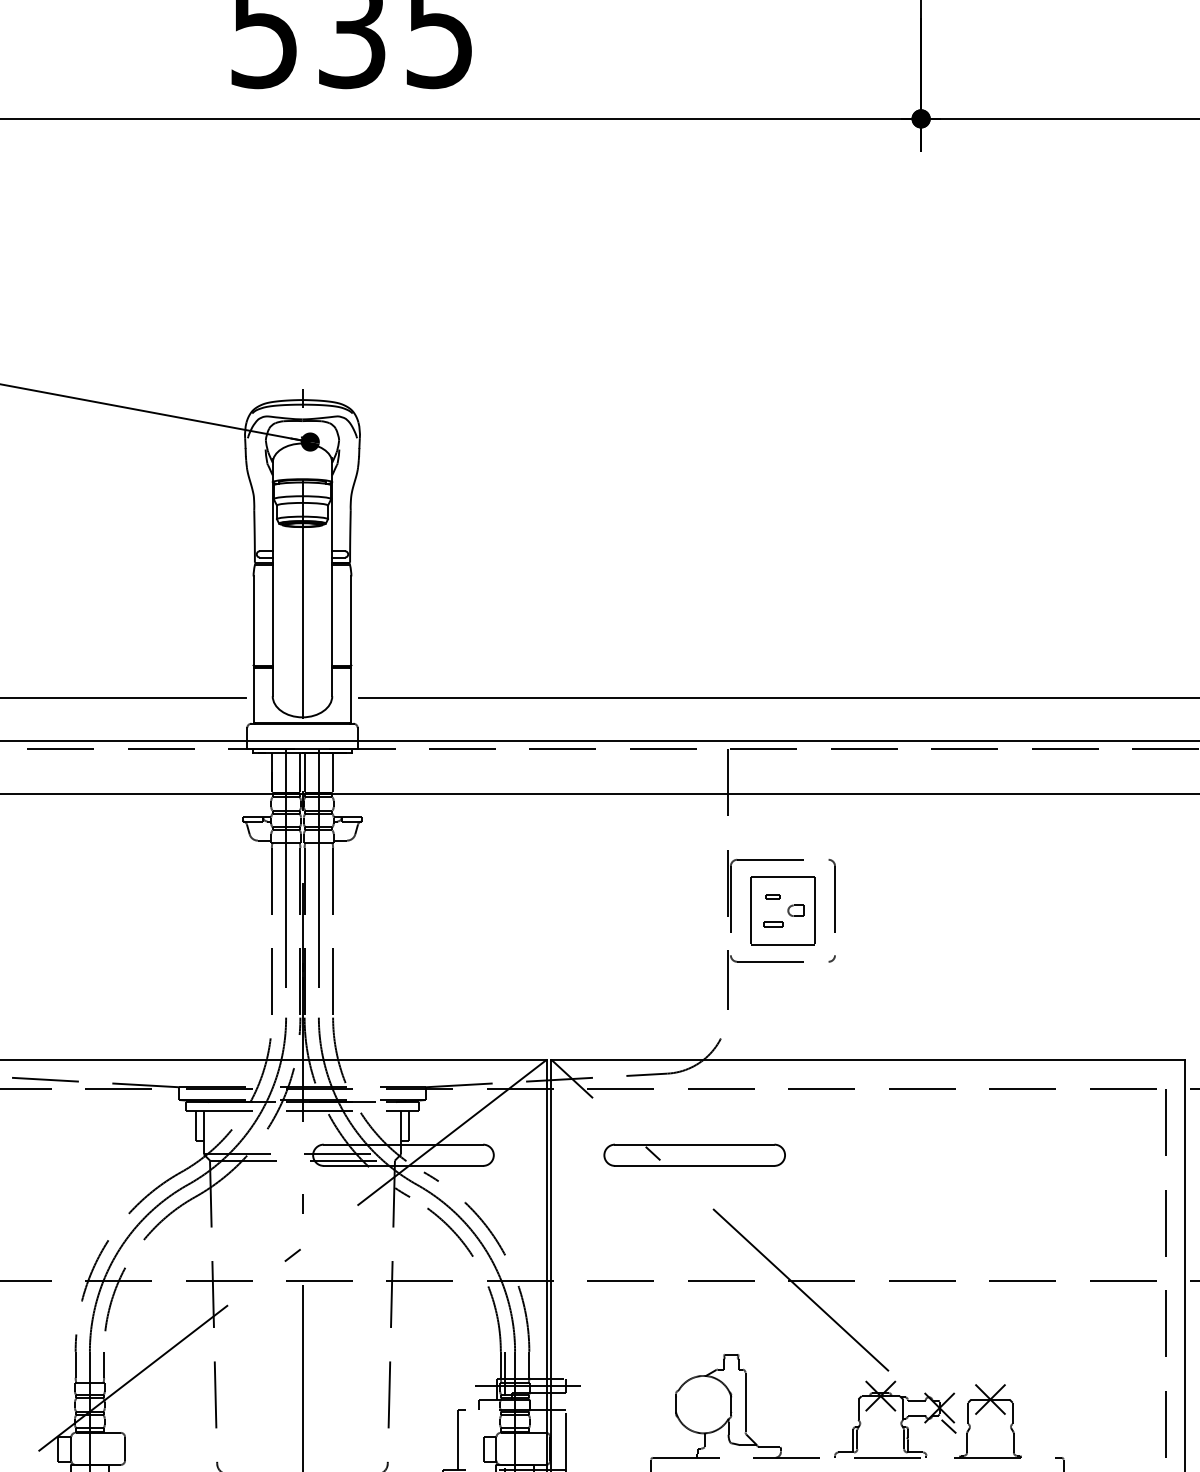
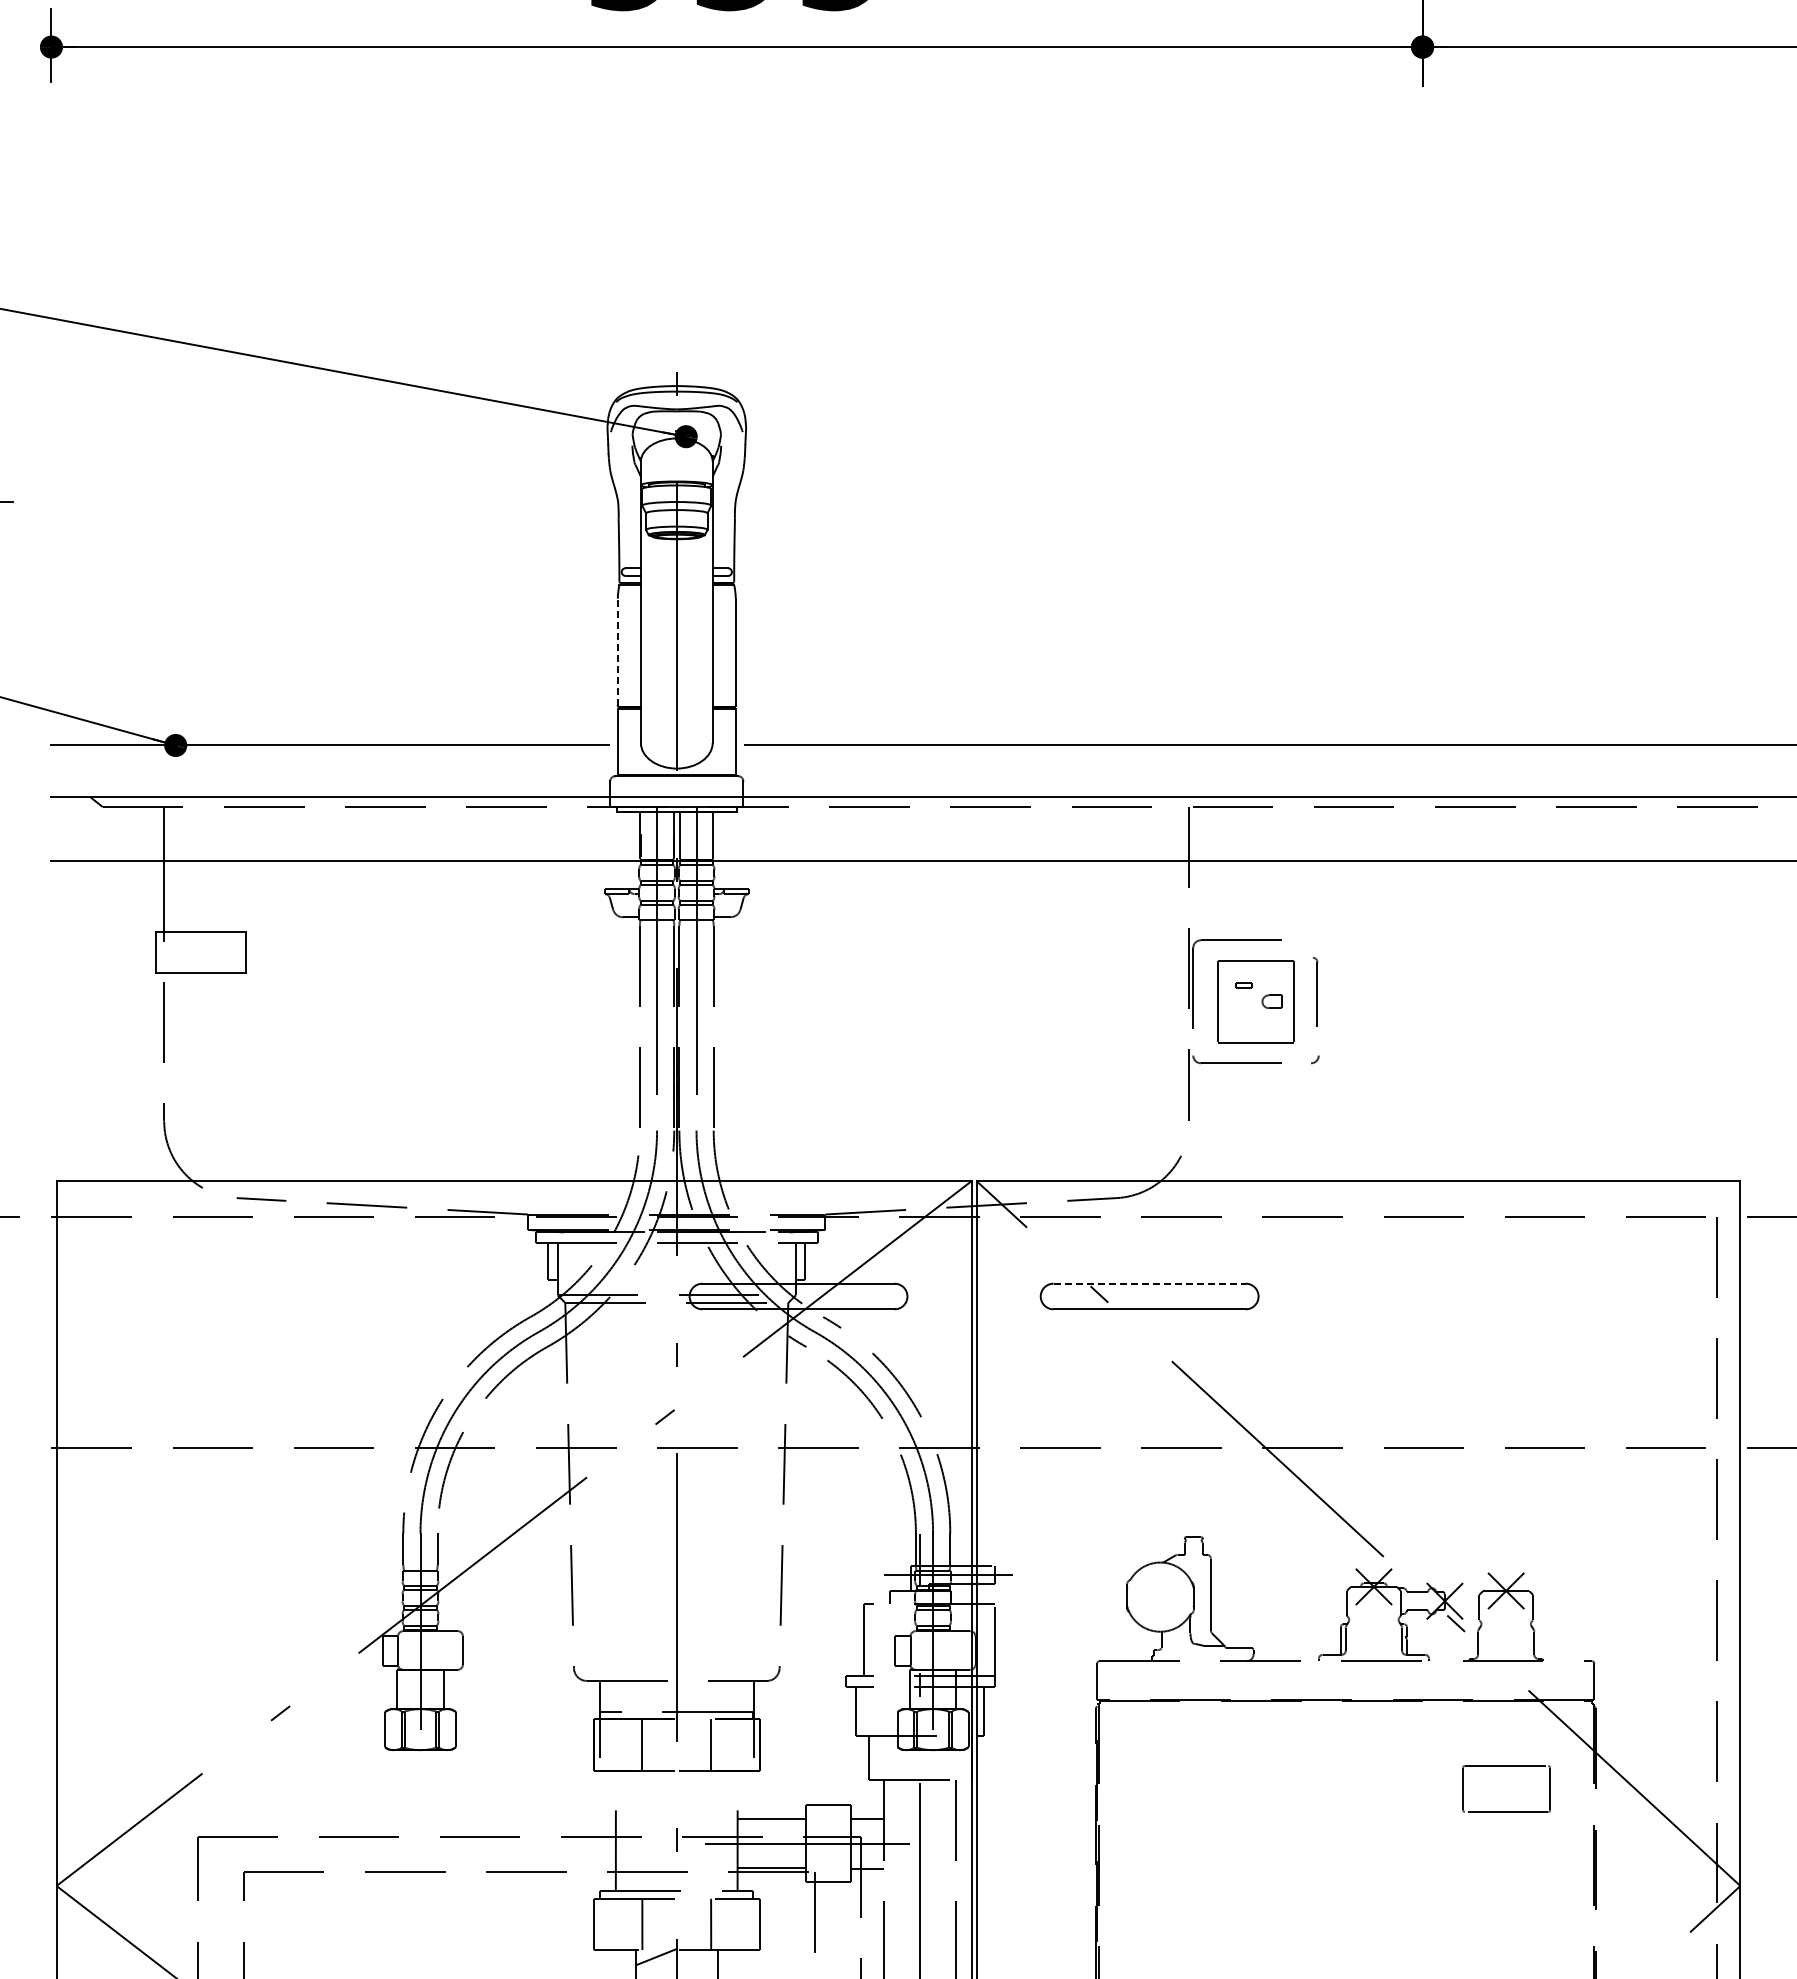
line: (253, 621) -> (617, 652), solid -> dashed
part: (832, 895) -> (1315, 983), size x0.6
part: (773, 924) -> (1244, 1018), removed
line: (695, 1144) -> (1150, 1283), solid -> dashed

